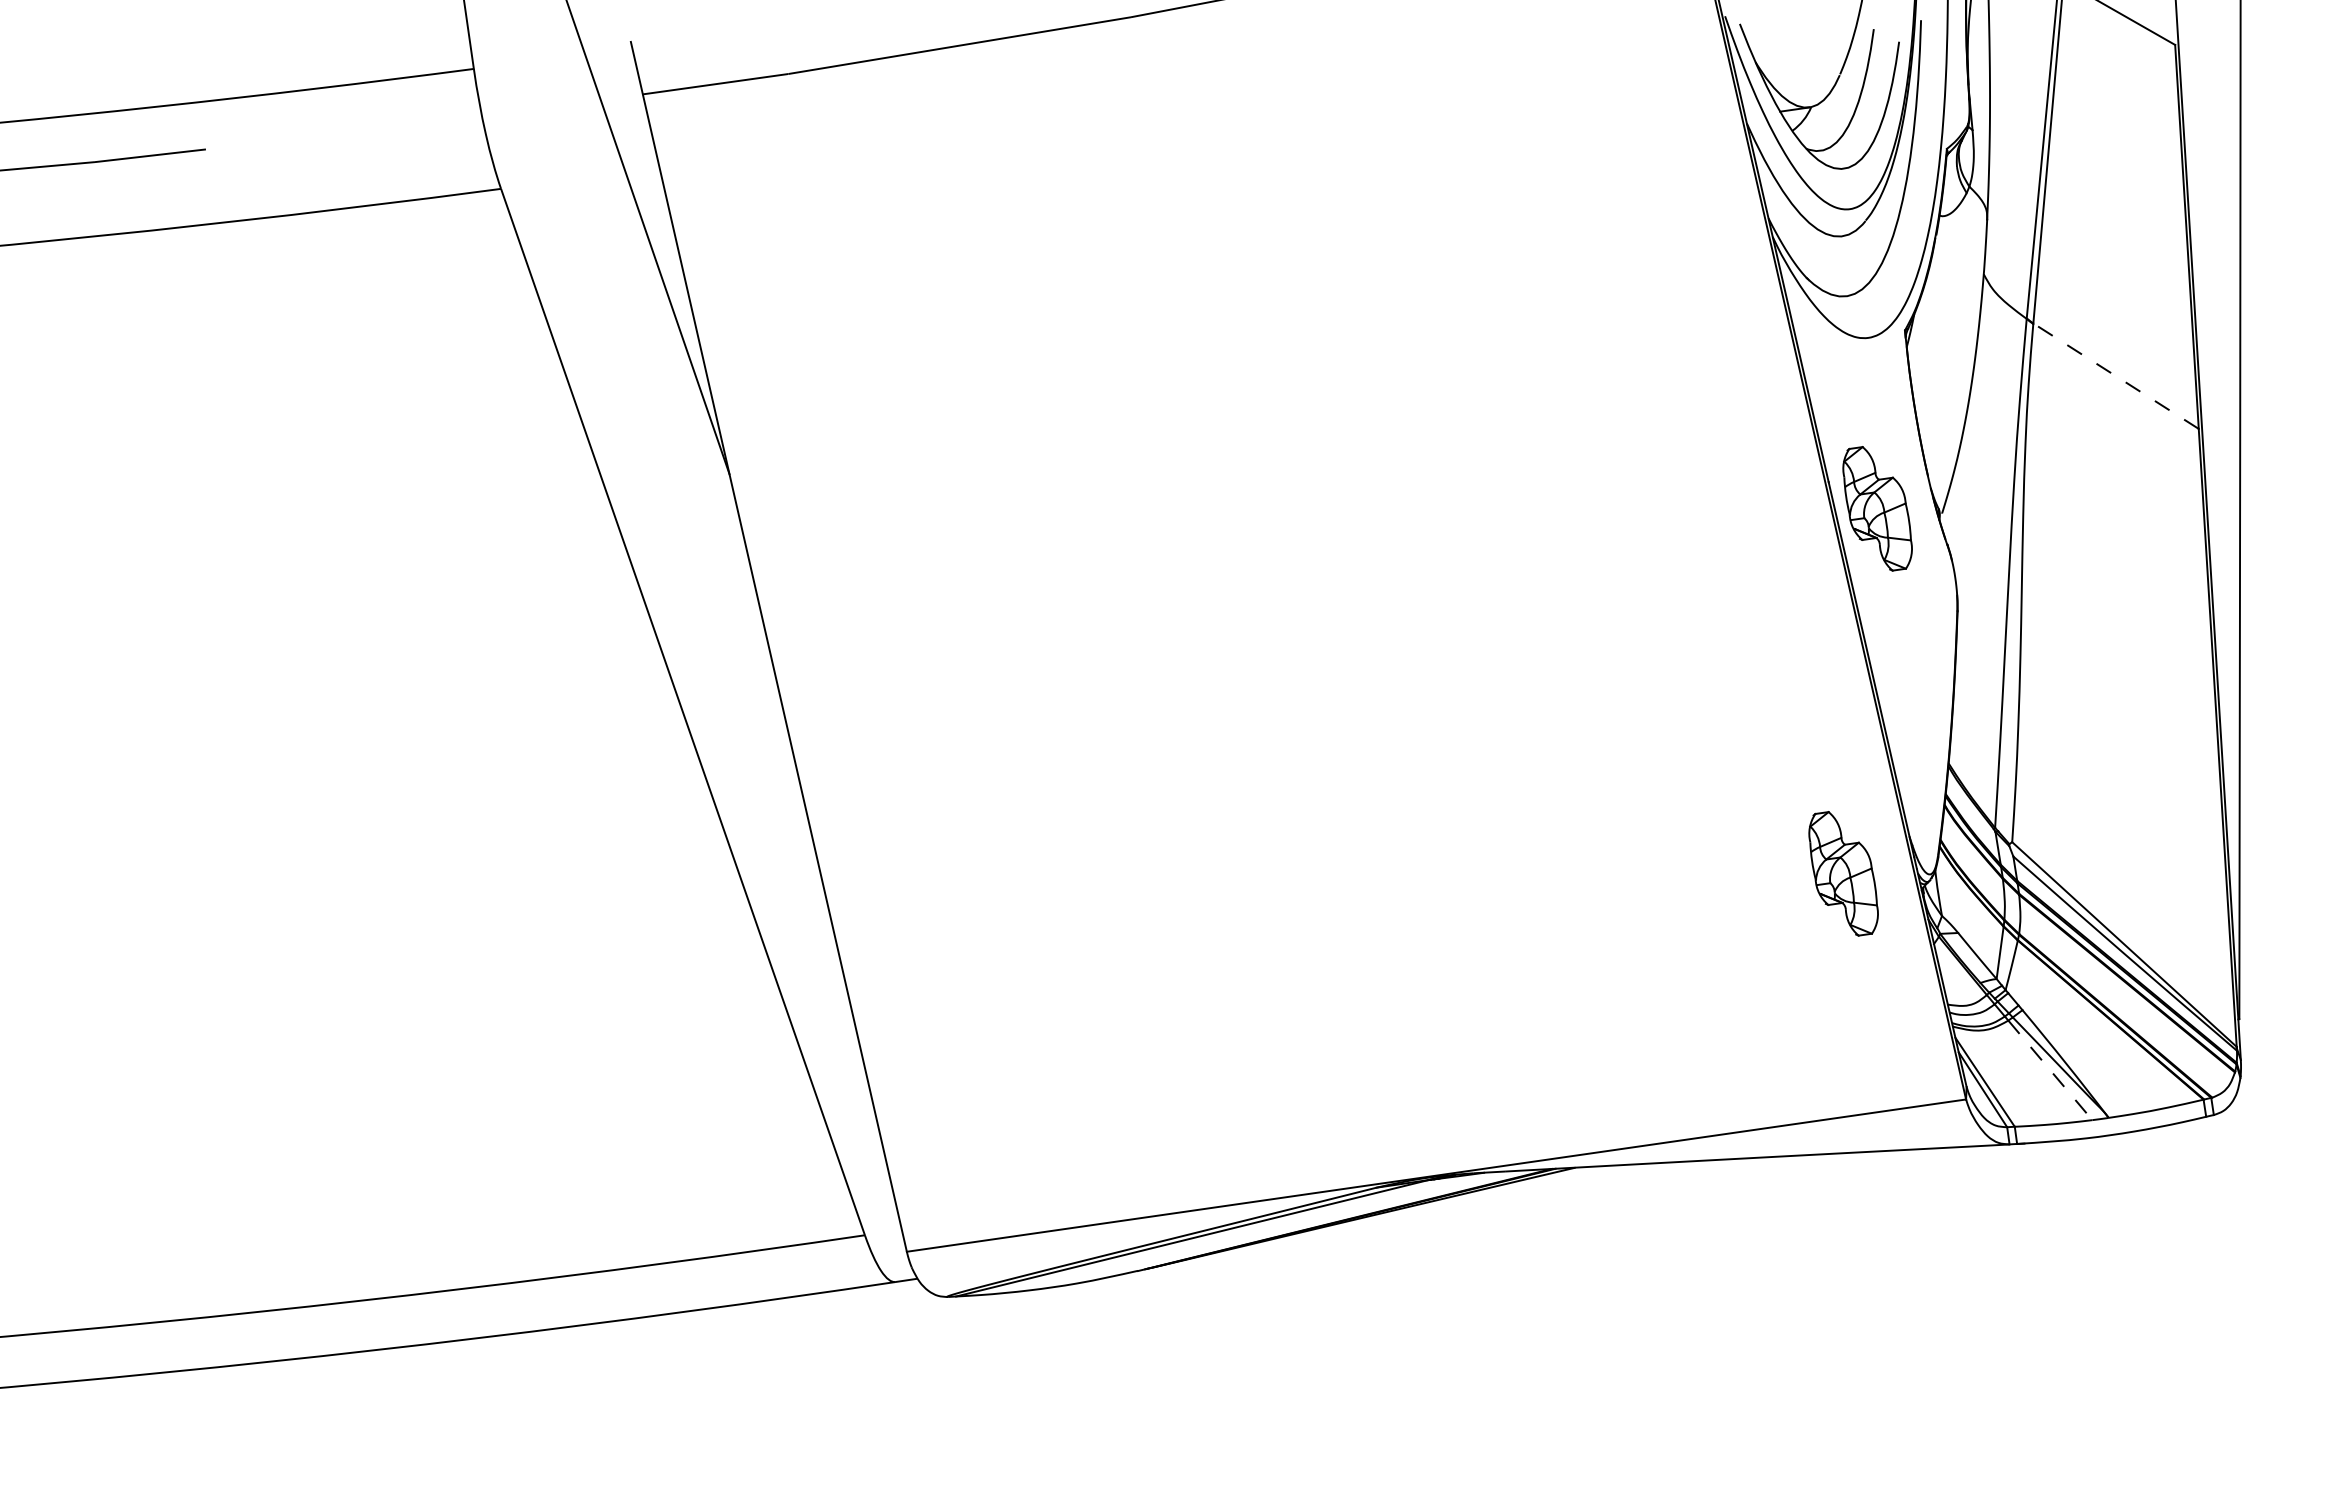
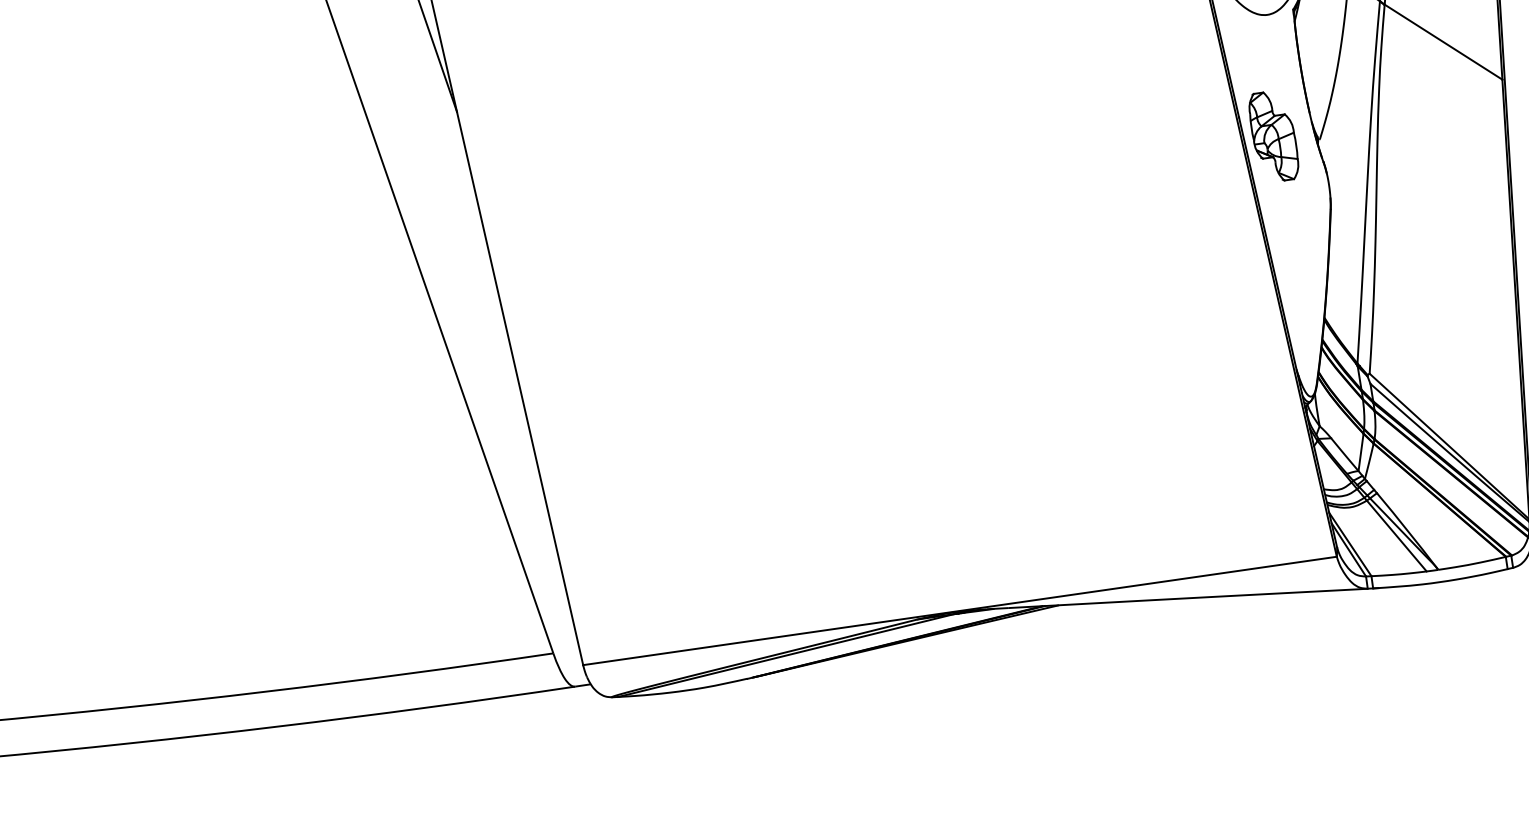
line: (2115, 375) -> (1443, 41), dashed -> solid
part: (1843, 873) -> (1249, 395), removed
line: (2050, 1070) -> (1396, 536), dashed -> solid

